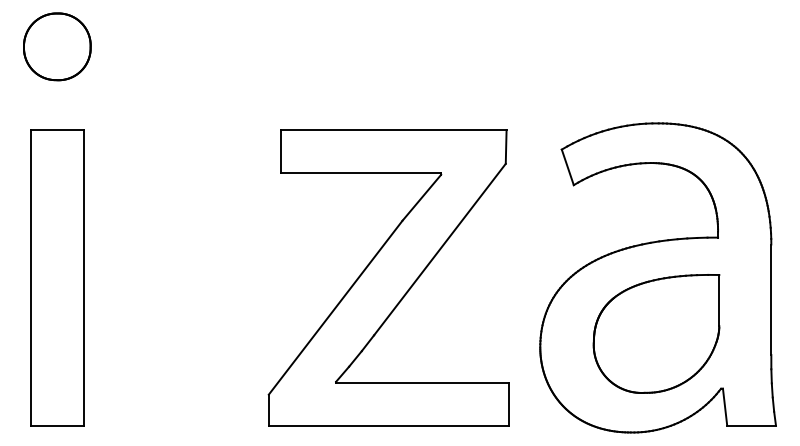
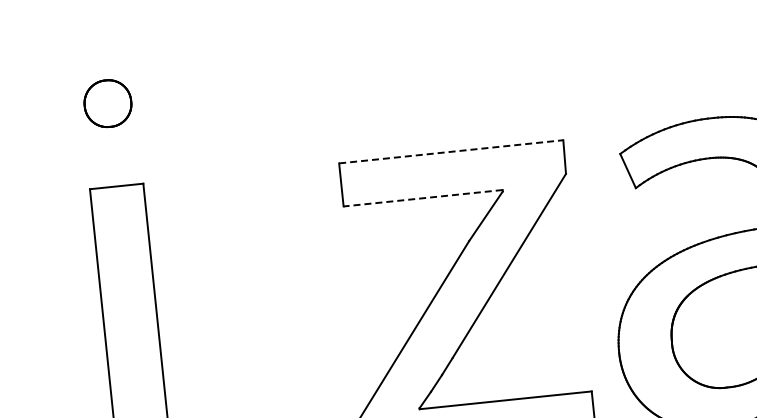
part: (57, 46) -> (108, 103), size x0.7
line: (393, 130) -> (450, 152), solid -> dashed
line: (361, 173) -> (423, 198), solid -> dashed

